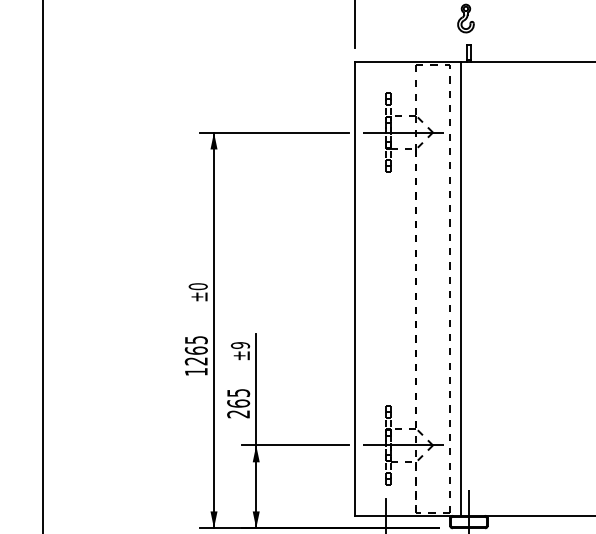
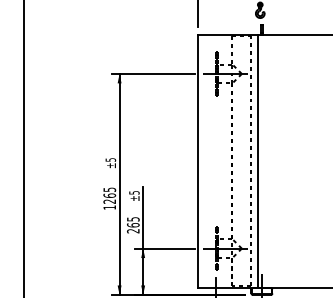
text: (197, 285) -> (110, 159), ±0 -> ±5
text: (240, 344) -> (134, 192), ±9 -> ±5

